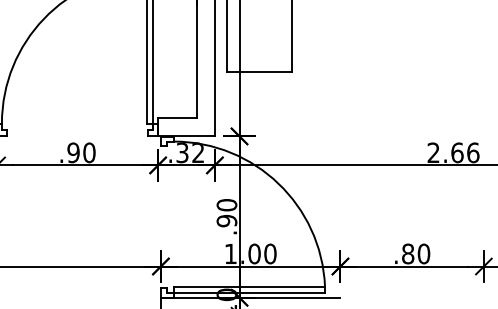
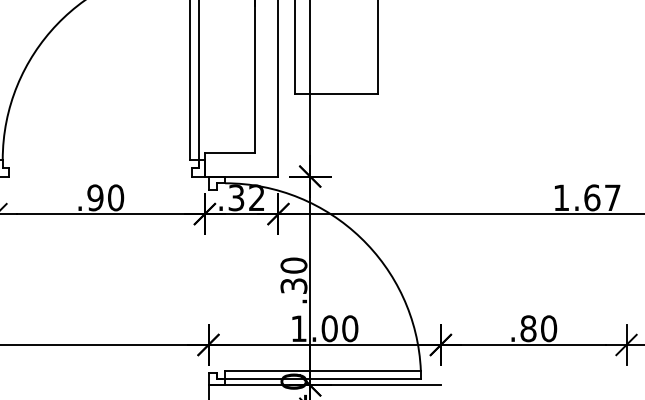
text: (453, 152) -> (587, 197), 2.66 -> 1.67
text: (226, 221) -> (293, 286), .90 -> .30

